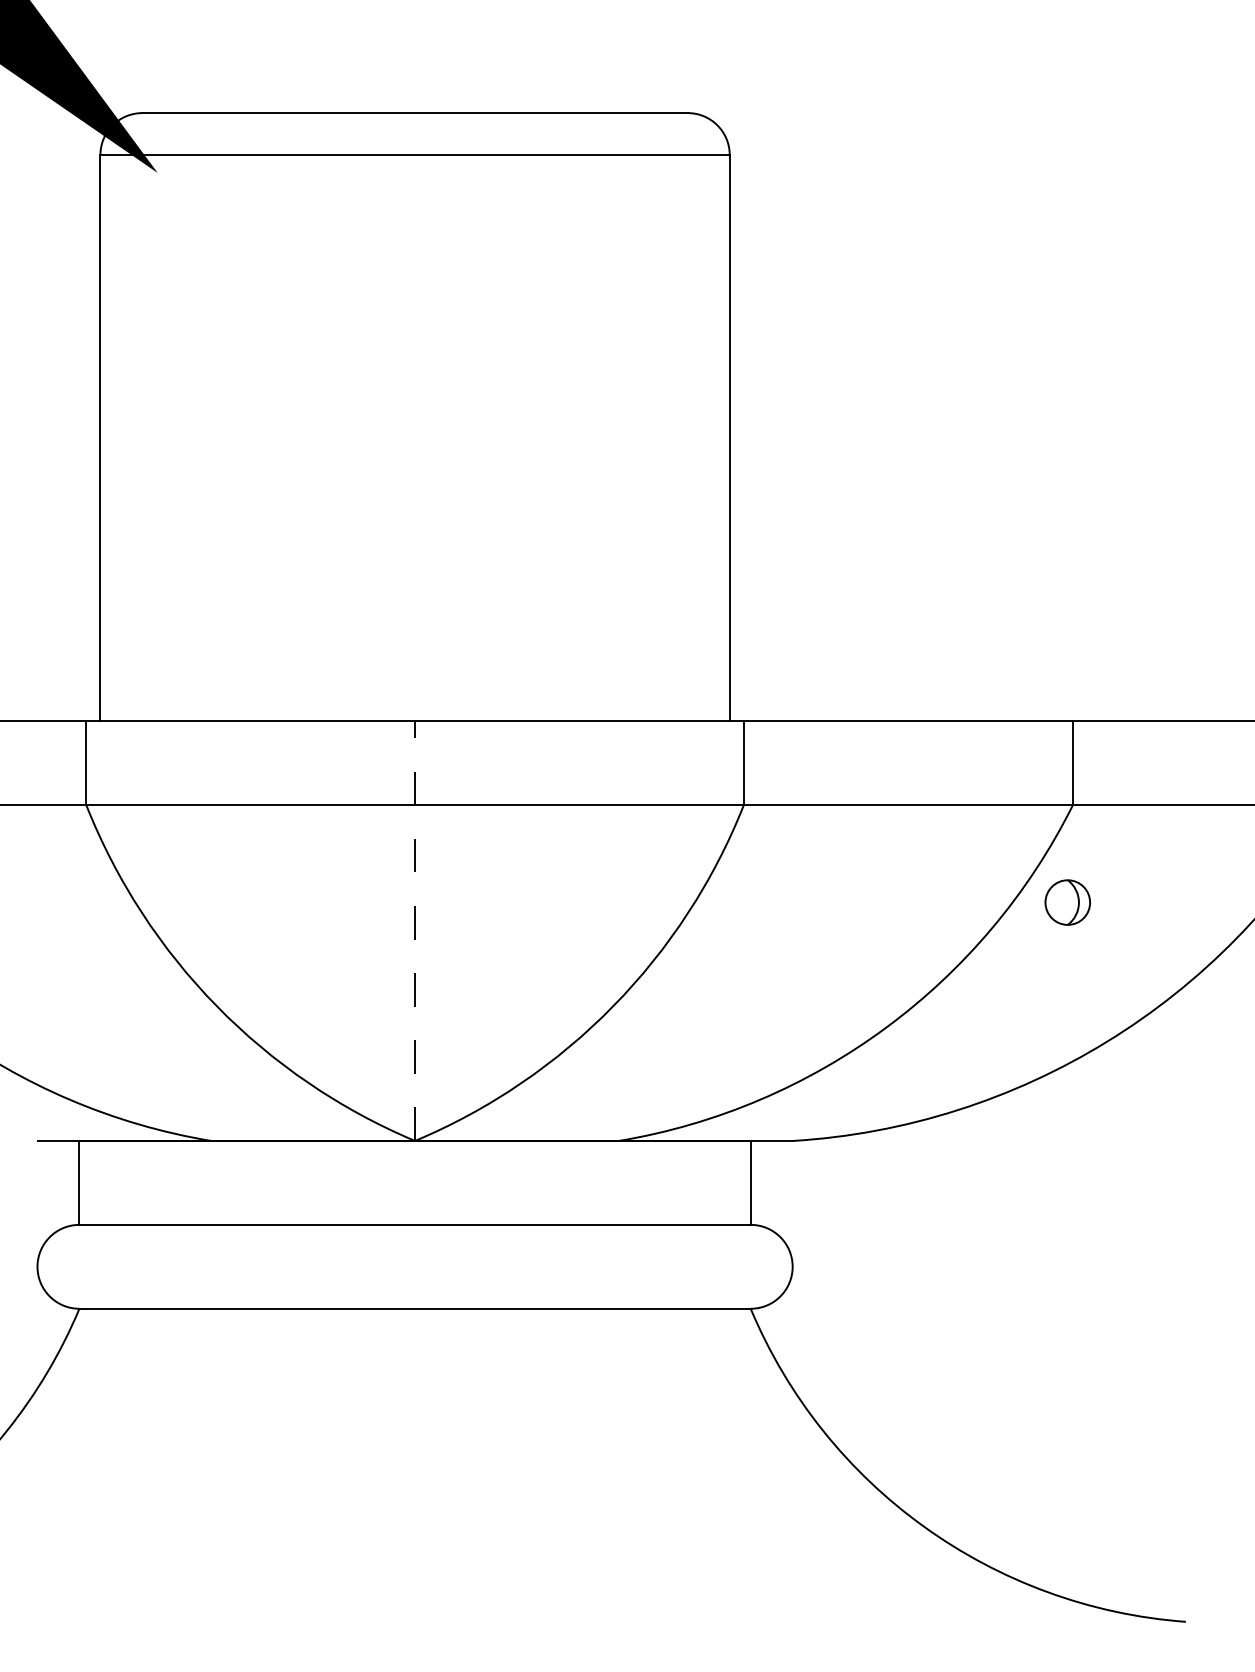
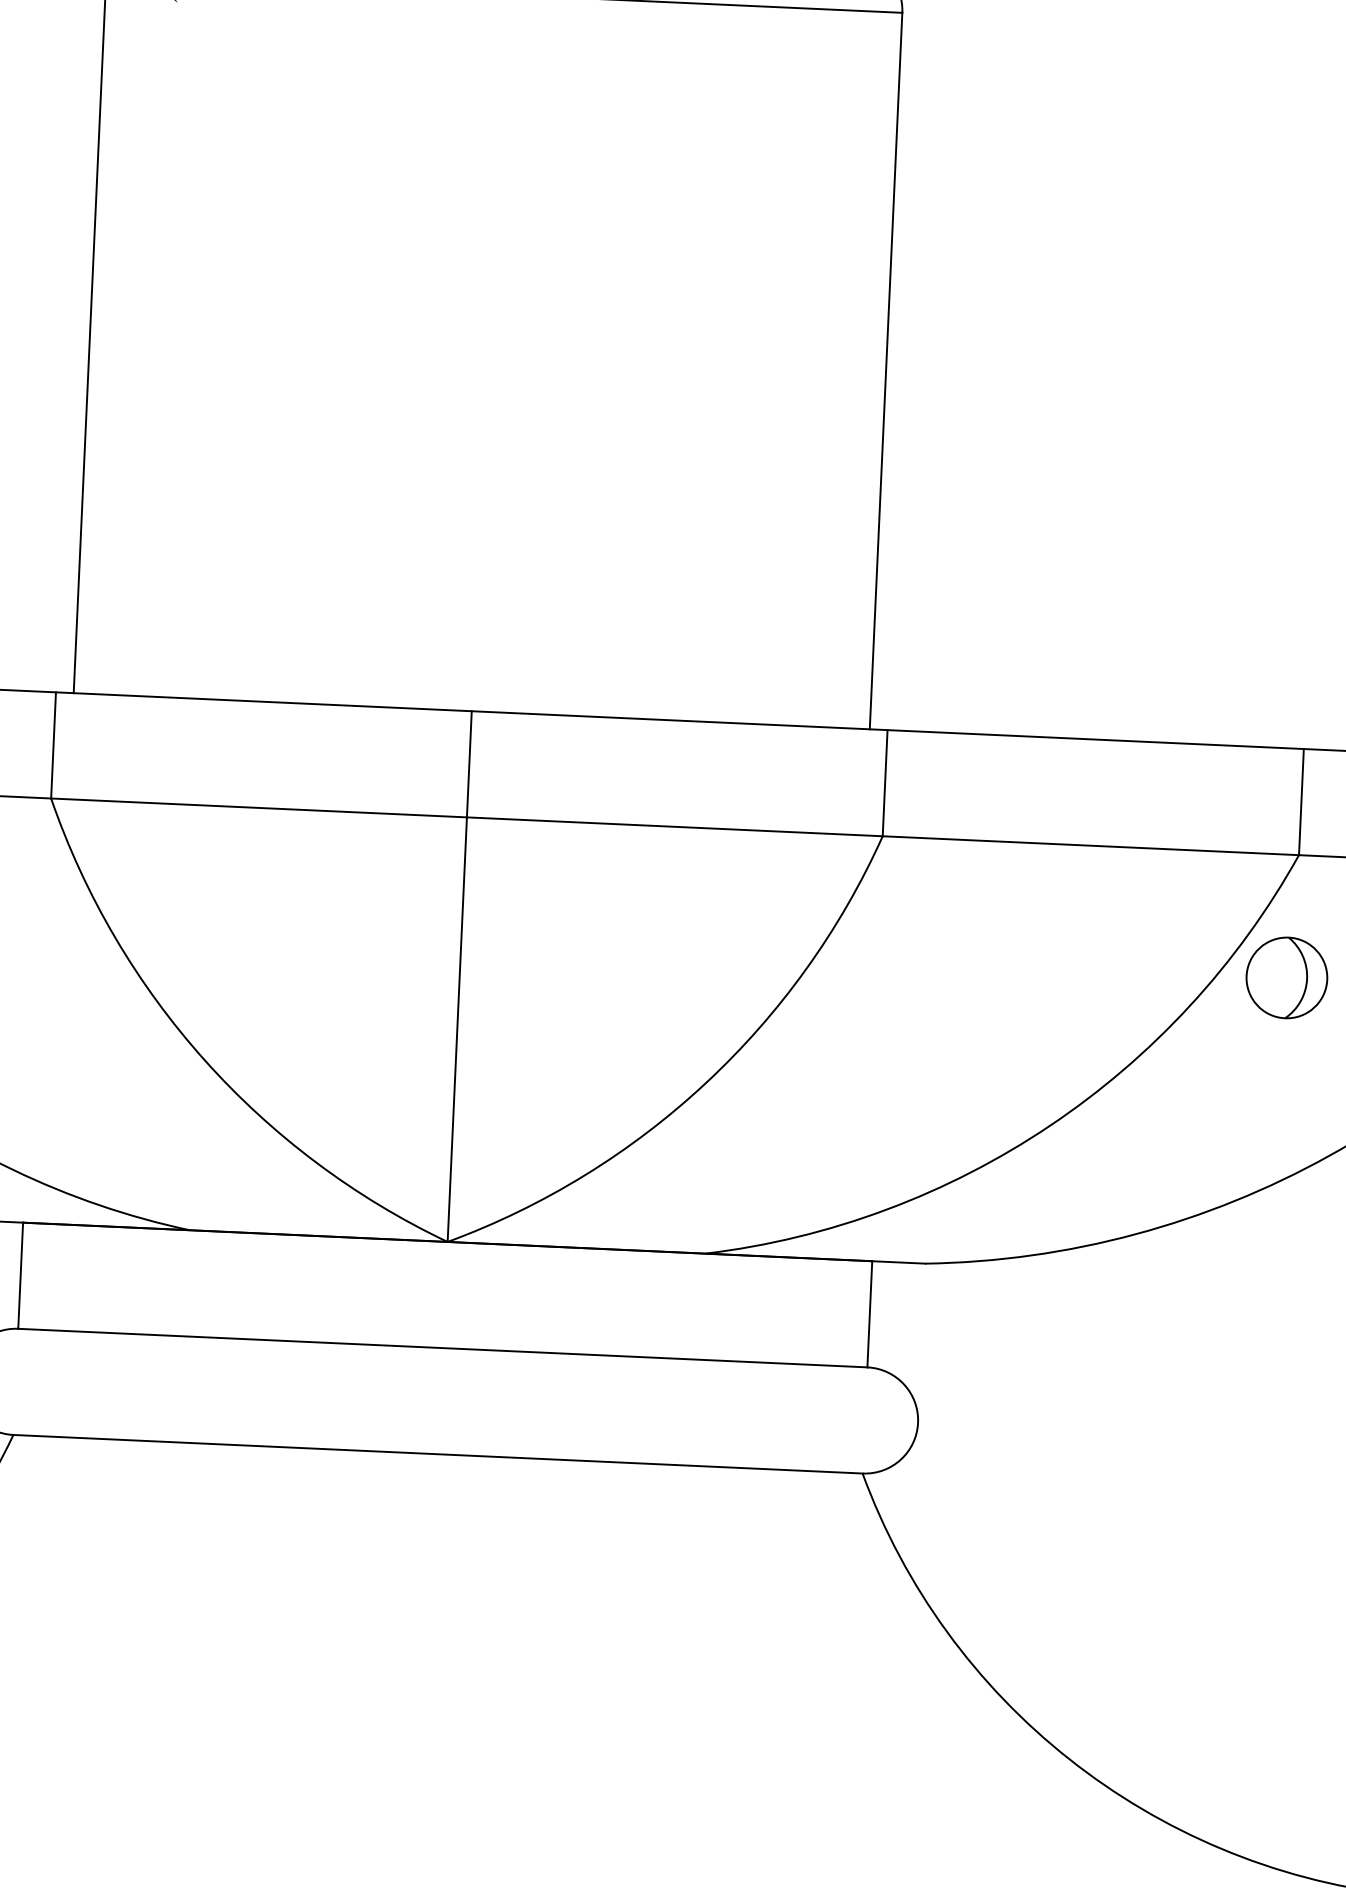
part: (1067, 902) -> (1286, 977), size x1.43
line: (415, 931) -> (460, 977), dashed -> solid

